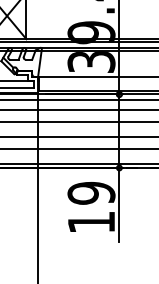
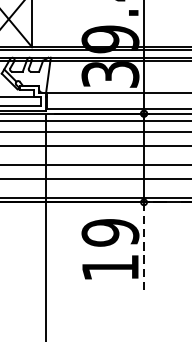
line: (119, 204) -> (144, 246), solid -> dashed

